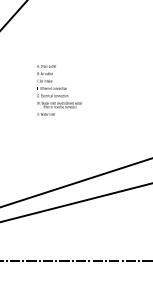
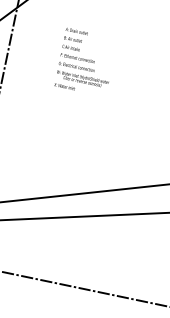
text: (59, 90) -> (85, 62), moved

